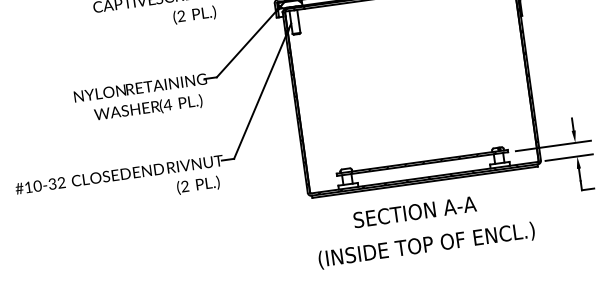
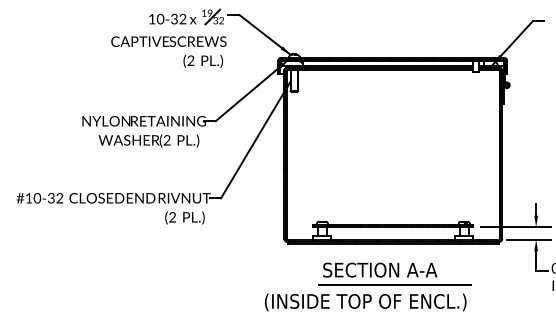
text: (167, 105) -> (166, 140), (4 -> (2
line: (433, 225) -> (395, 284), added
text: (426, 245) -> (365, 302), moved

